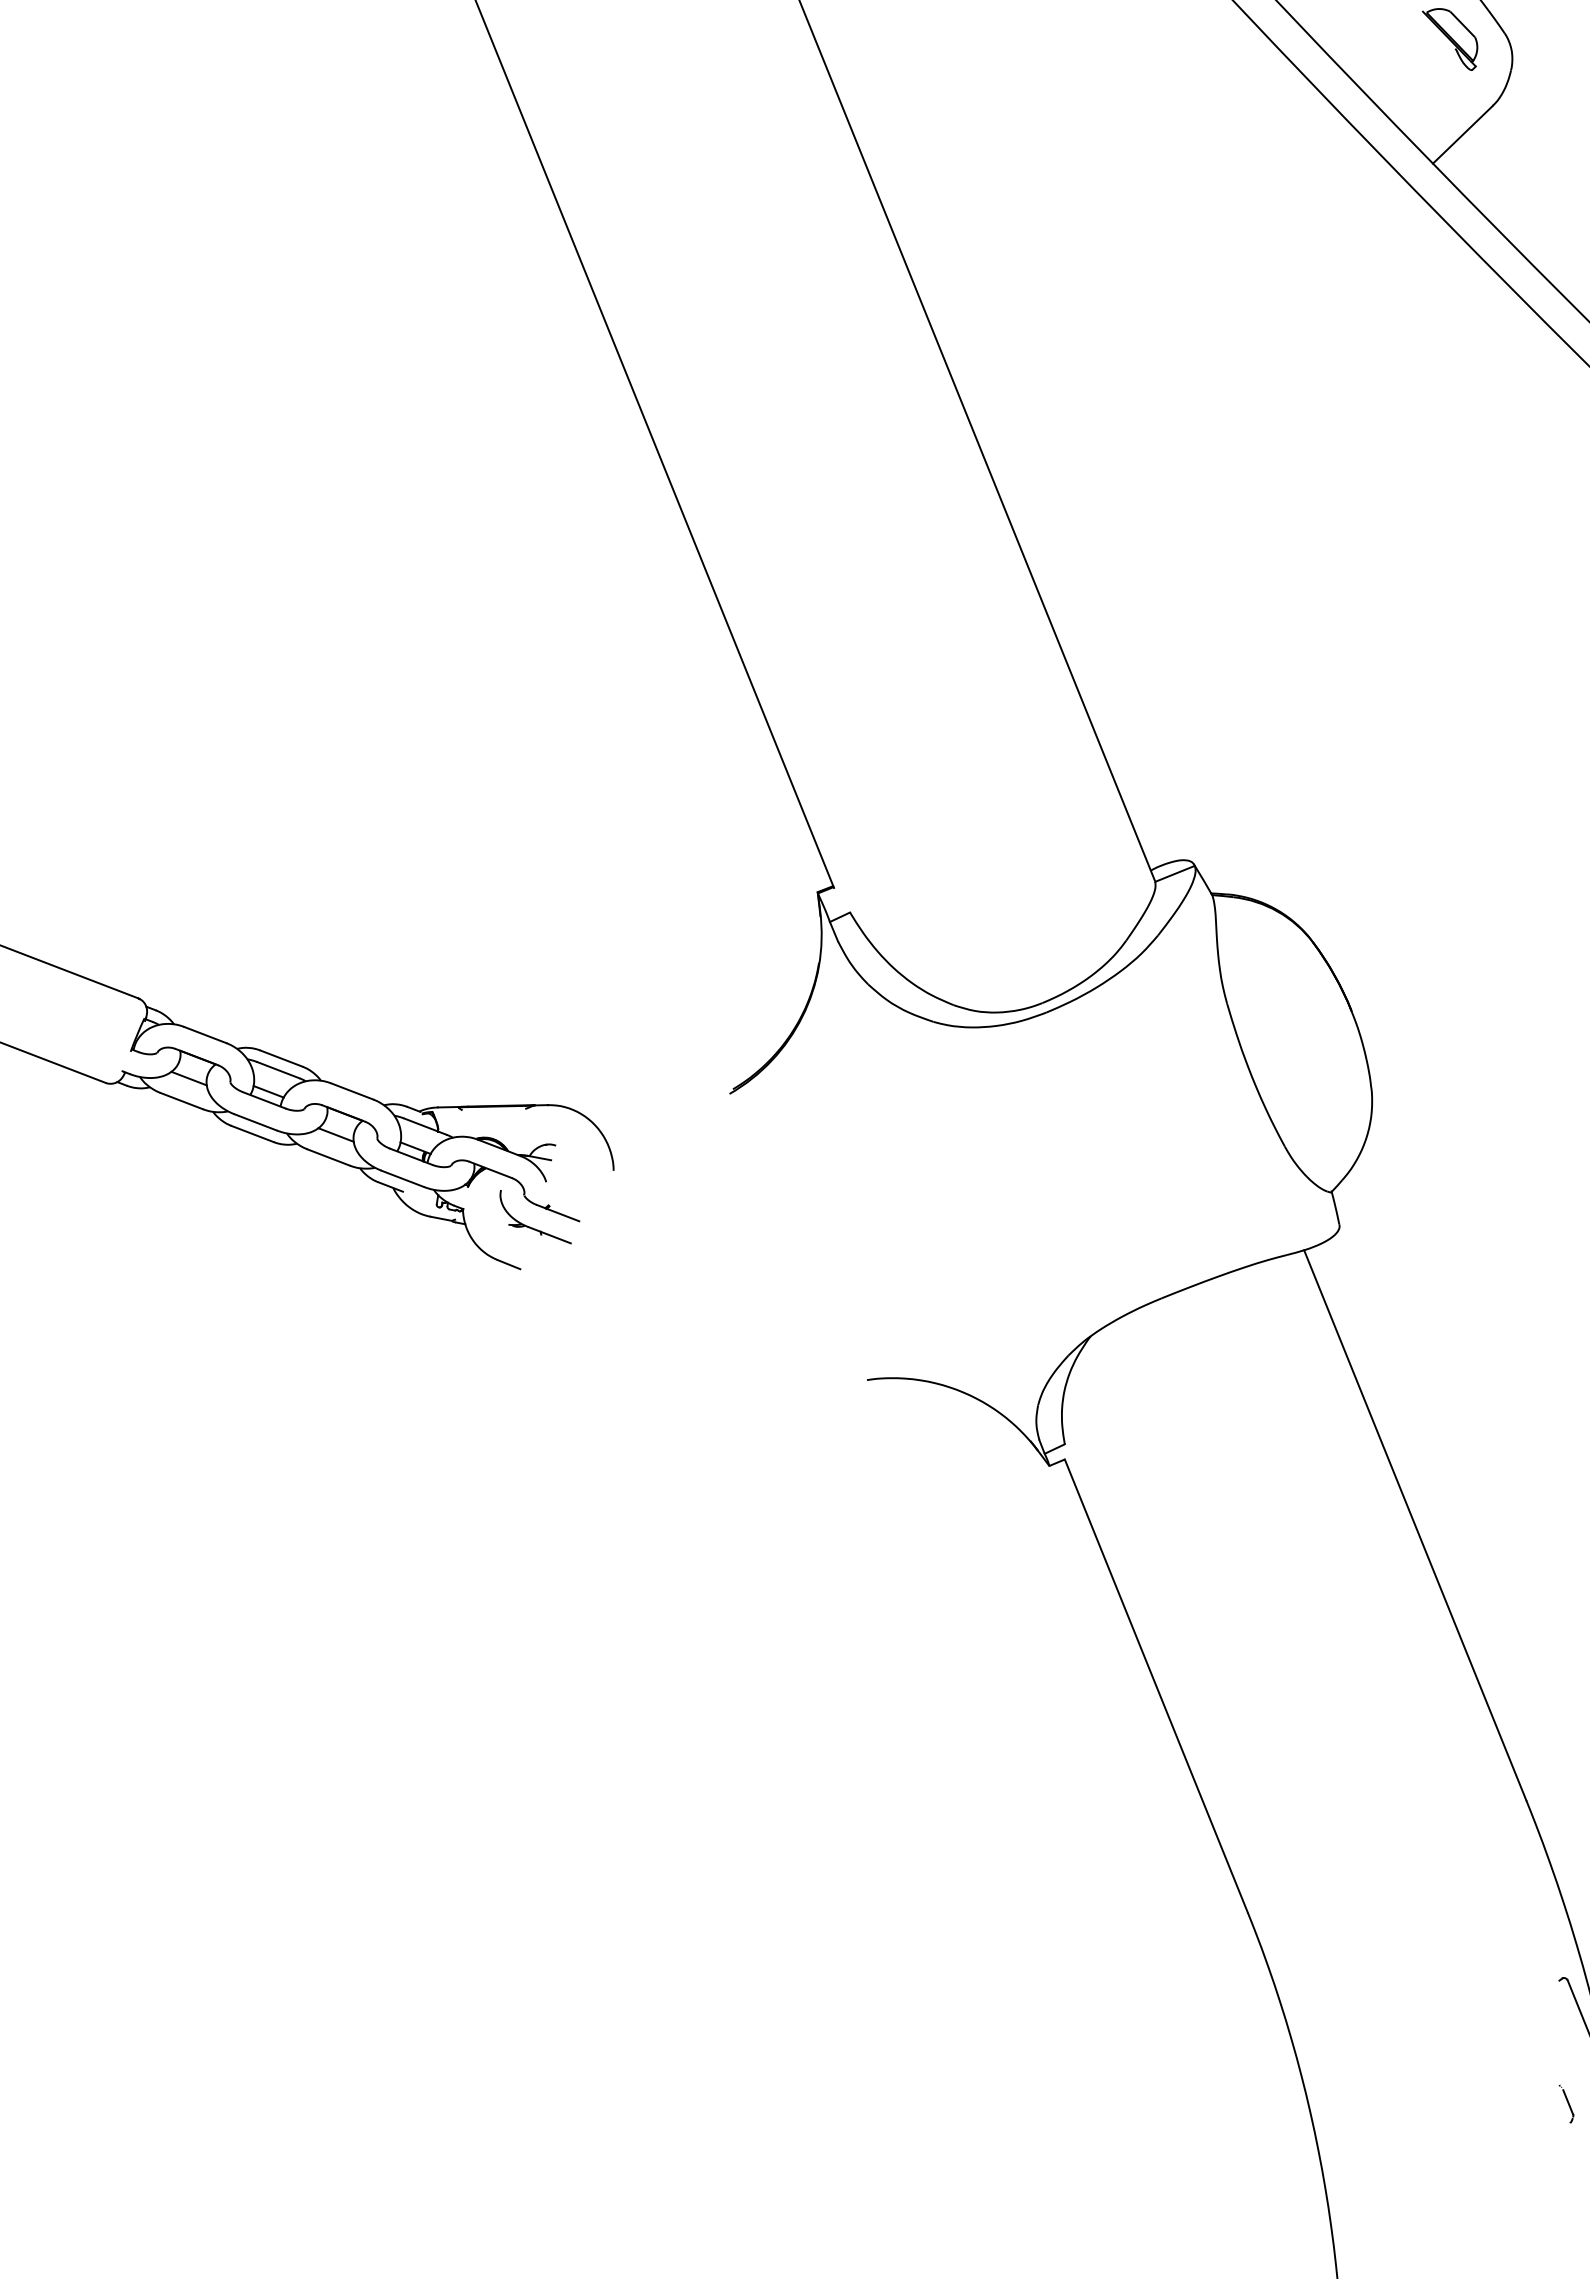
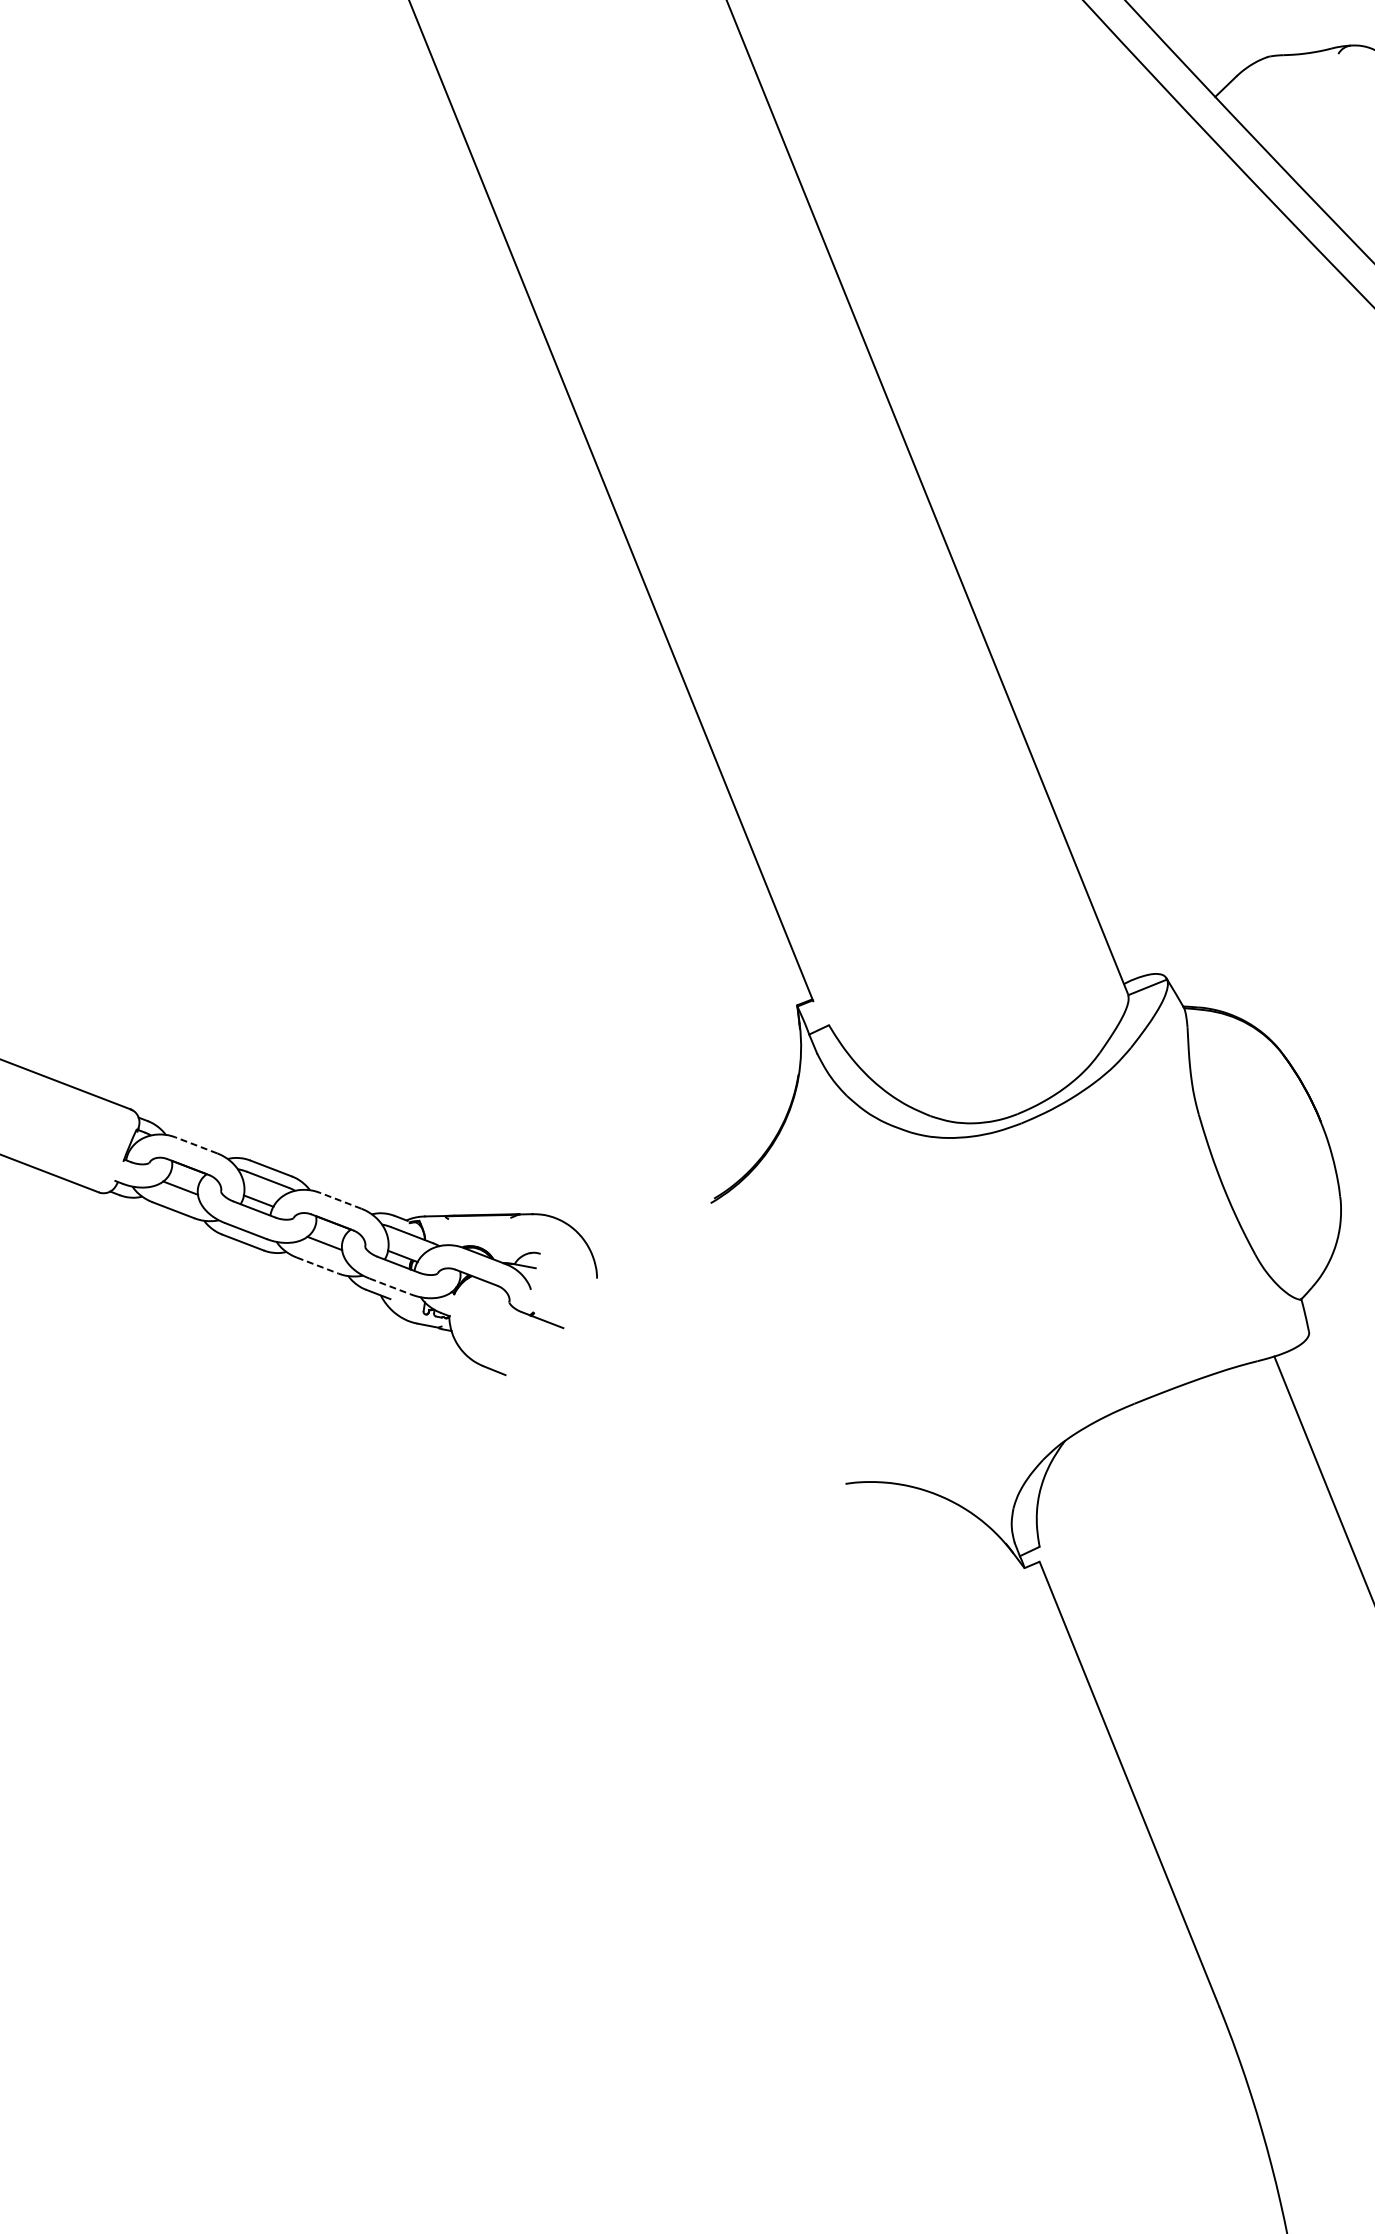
line: (205, 1035) -> (196, 1145), solid -> dashed
line: (352, 1091) -> (340, 1200), solid -> dashed
line: (328, 1157) -> (317, 1265), solid -> dashed
line: (402, 1178) -> (389, 1286), solid -> dashed
part: (530, 1226) -> (515, 1333), removed

